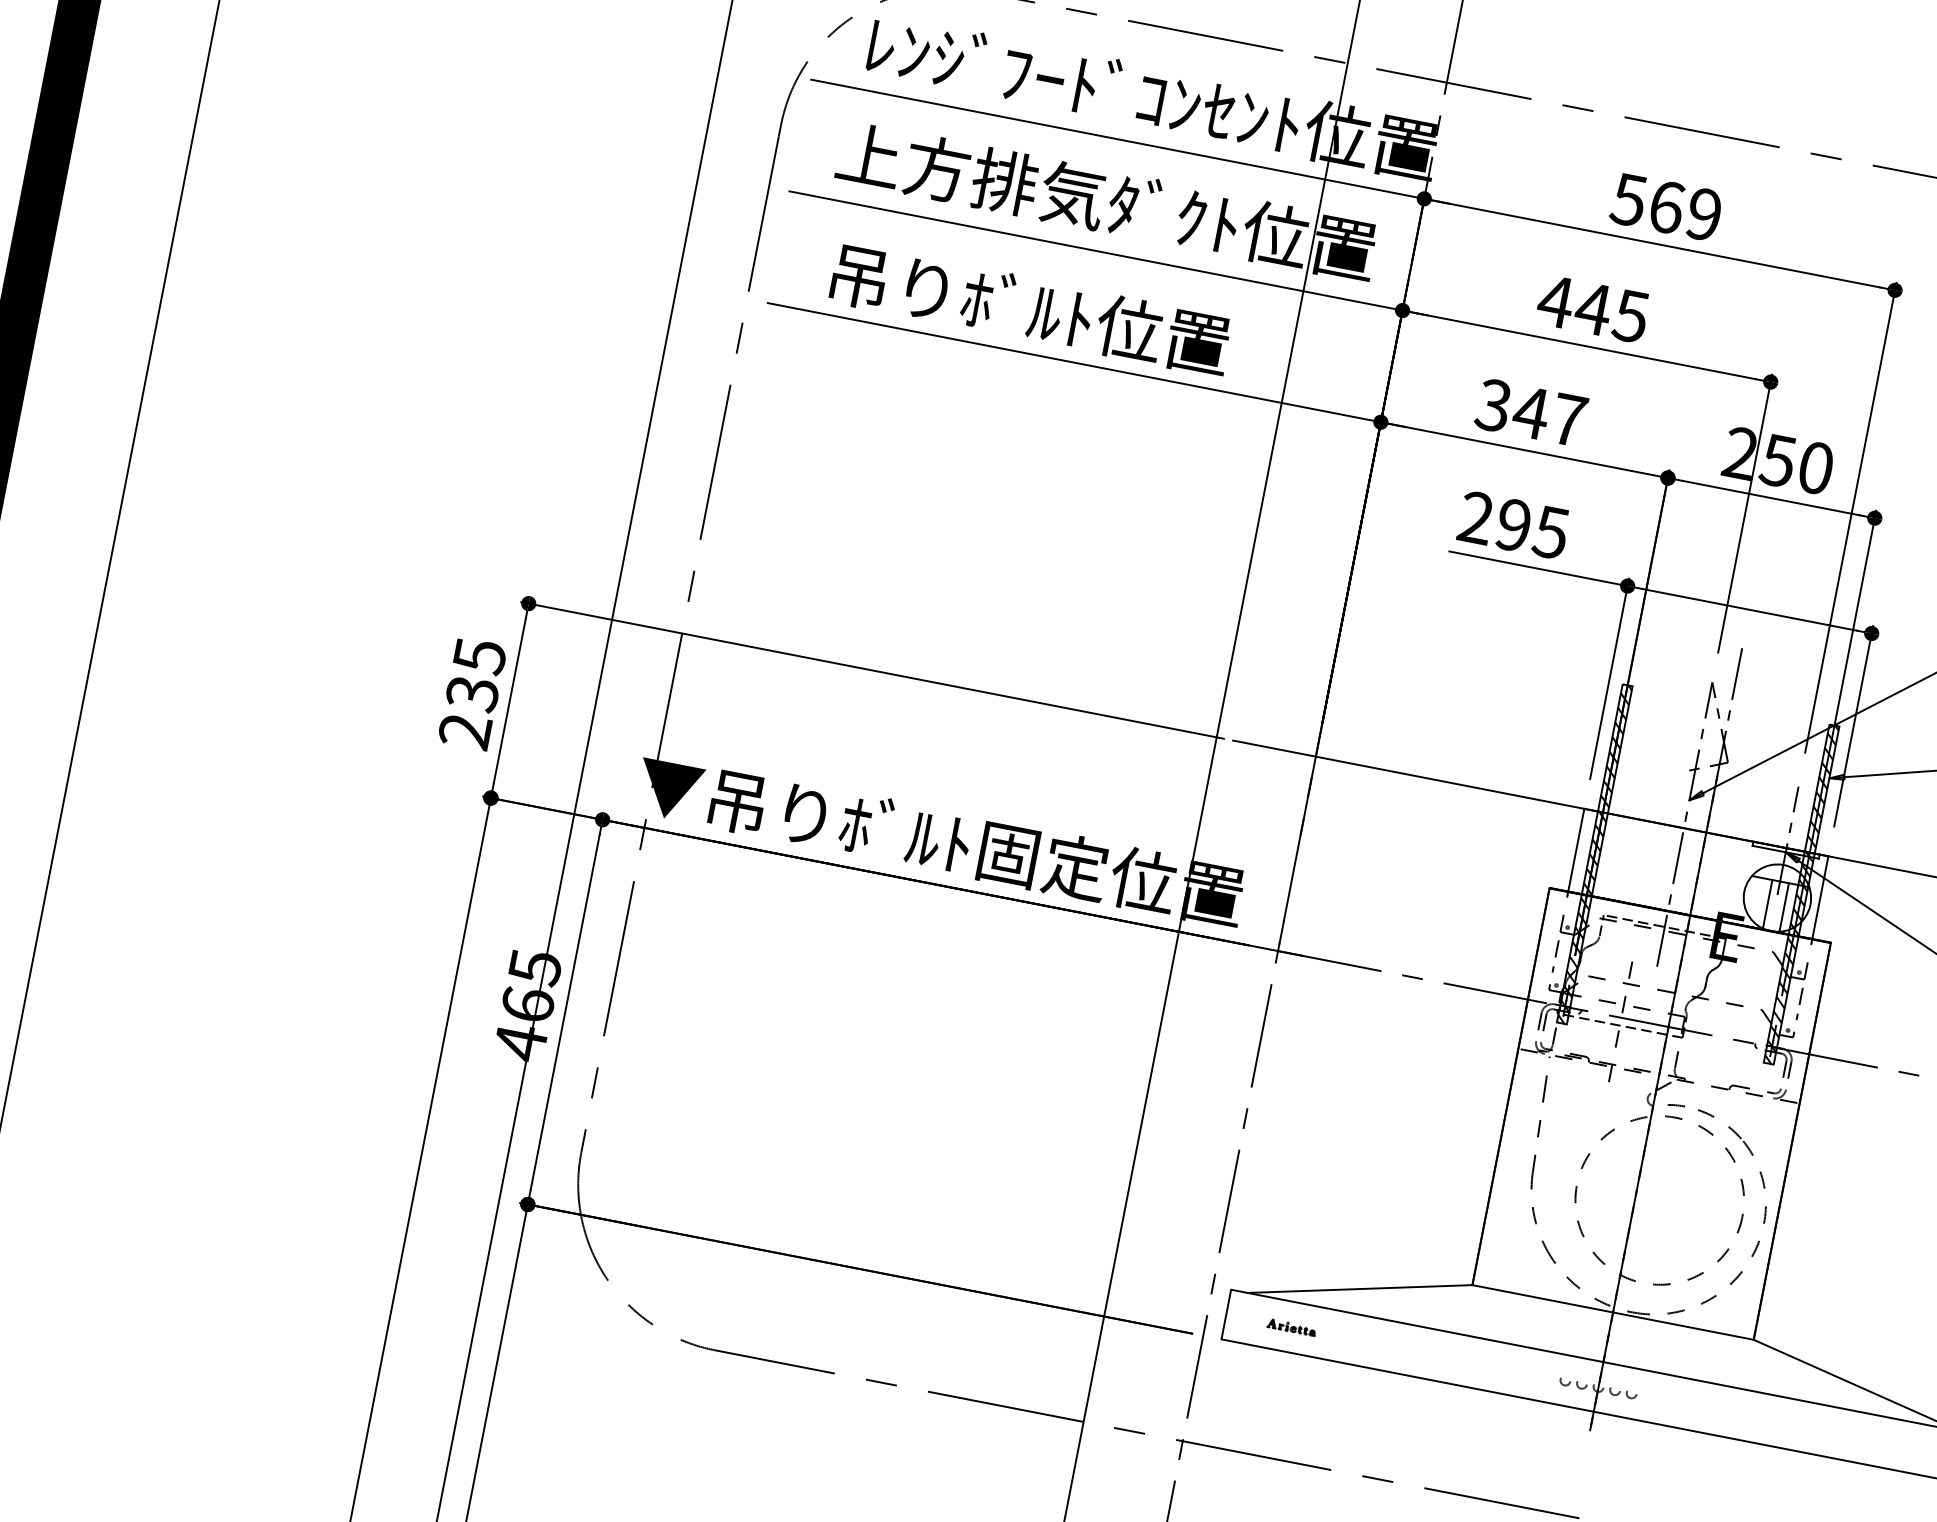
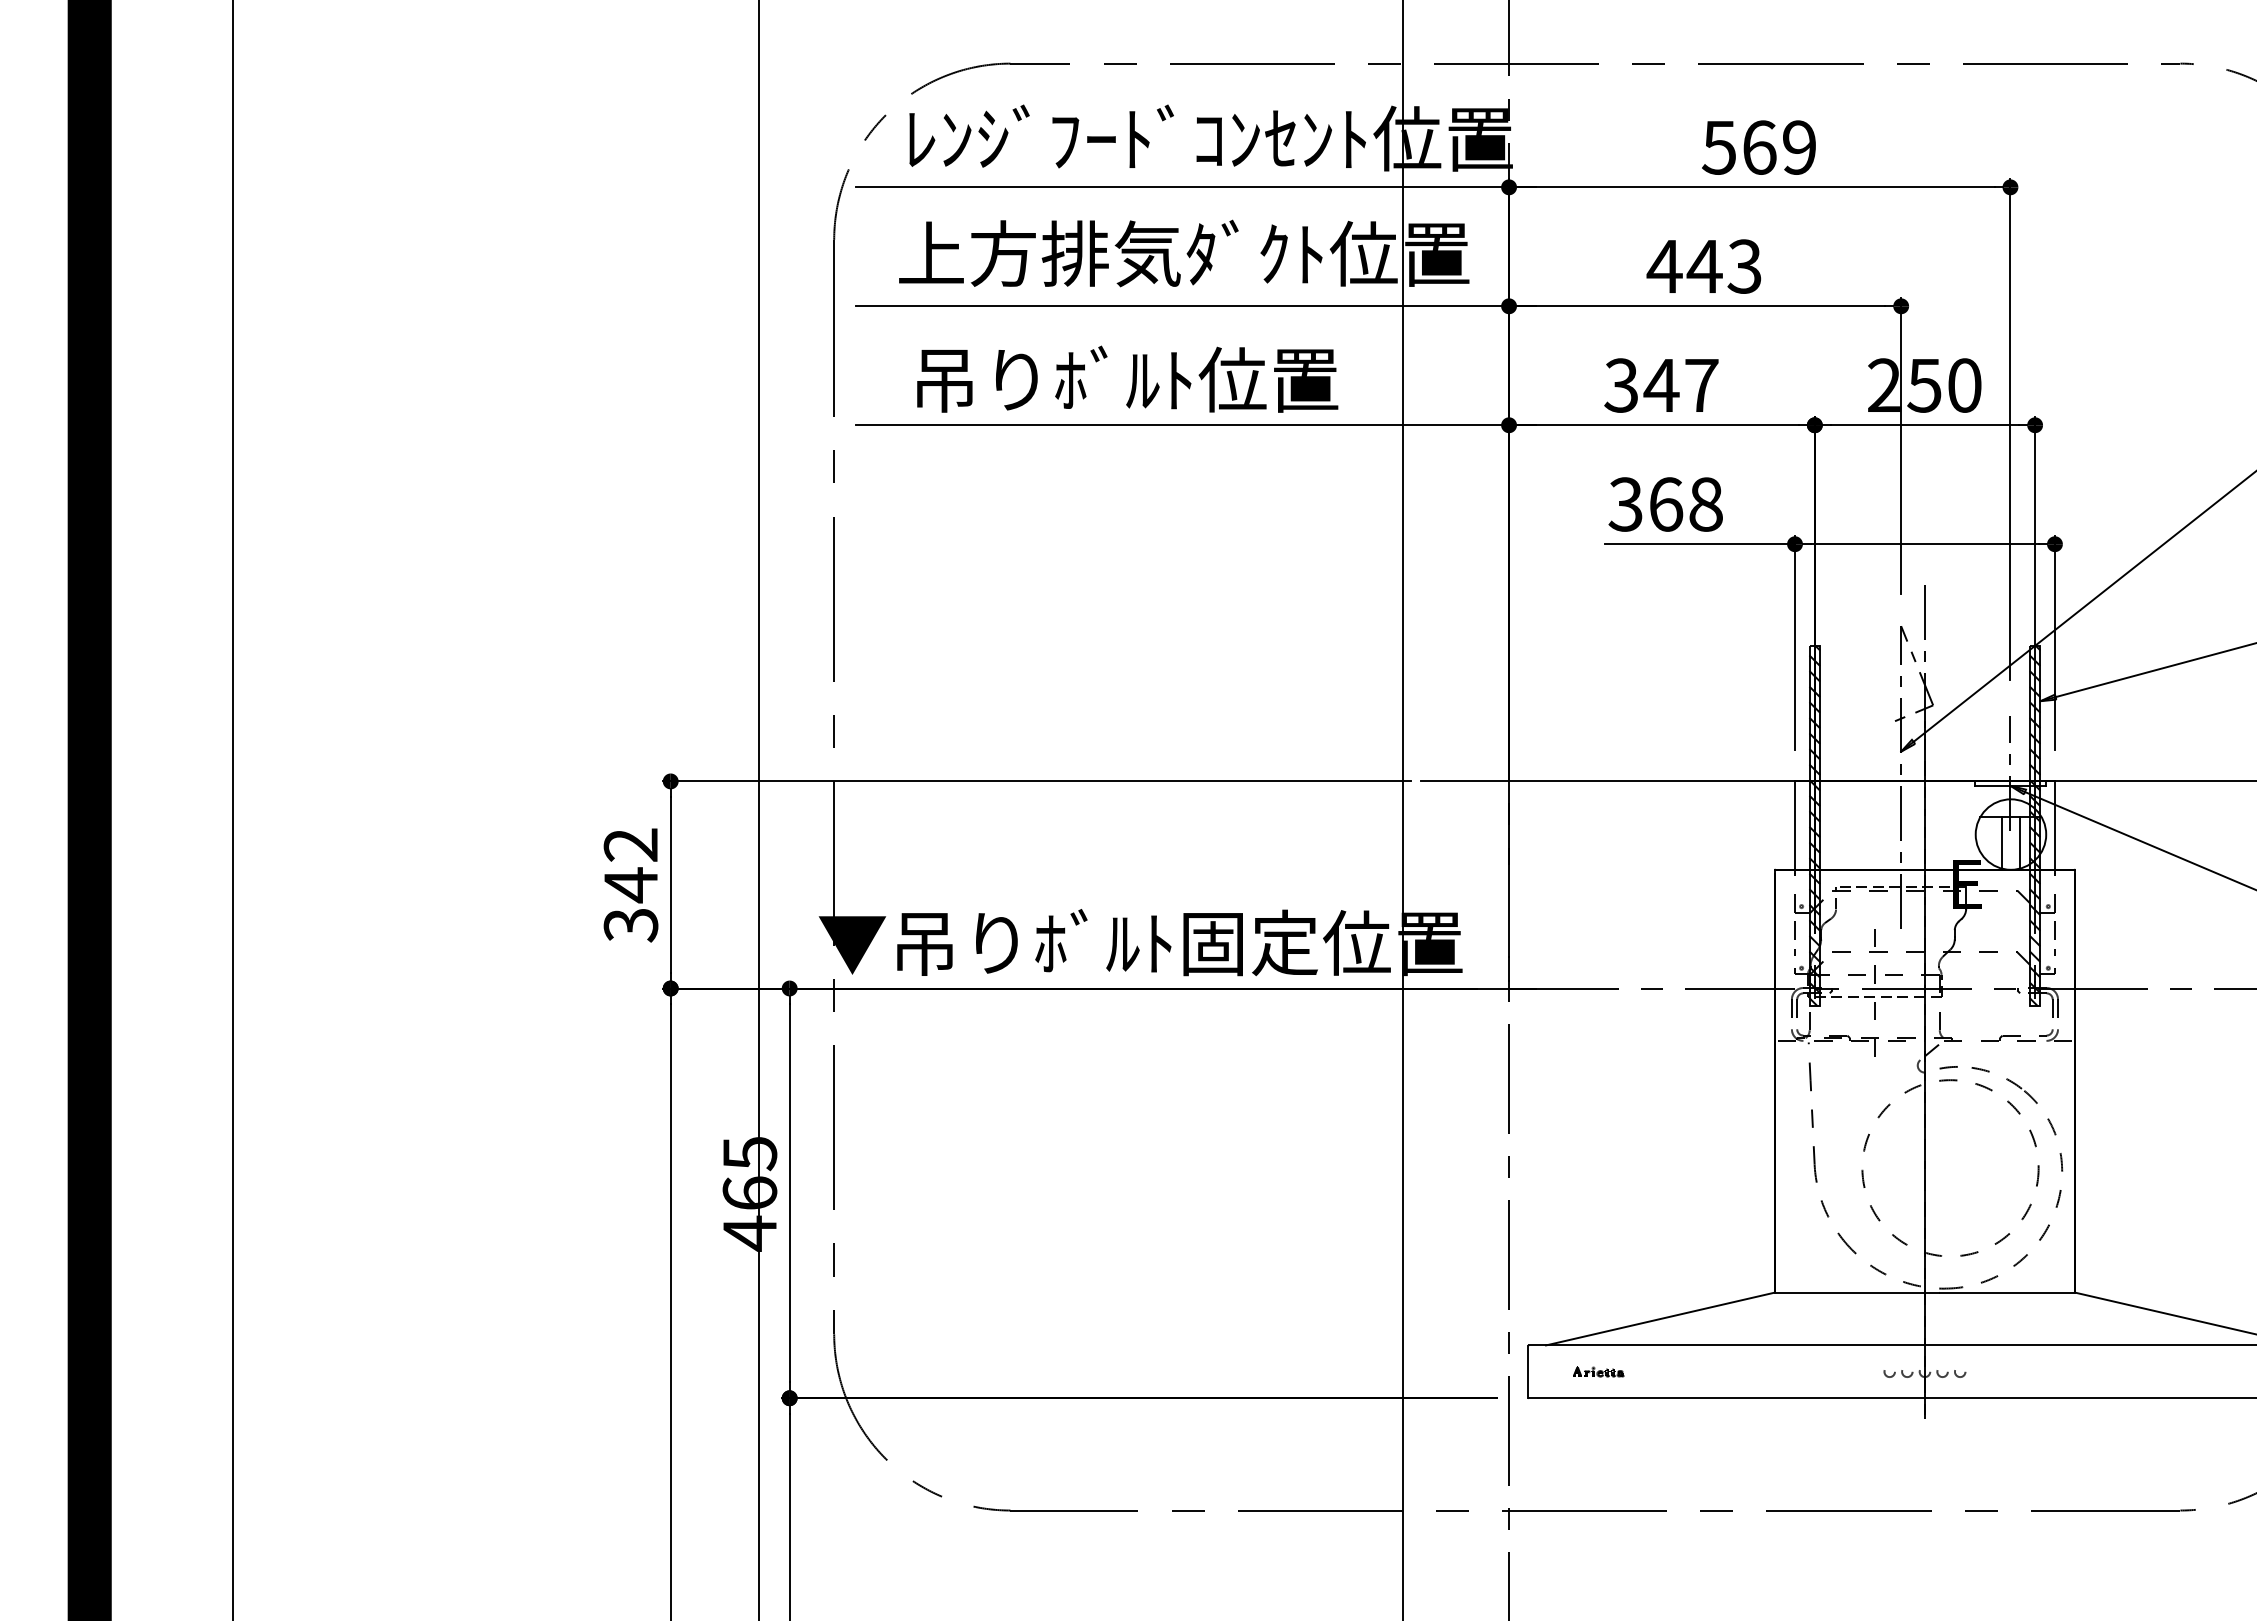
text: (1630, 316) -> (1744, 266), 445 -> 443
text: (1513, 525) -> (1665, 504), 295 -> 368
text: (471, 694) -> (630, 885), 235 -> 342

